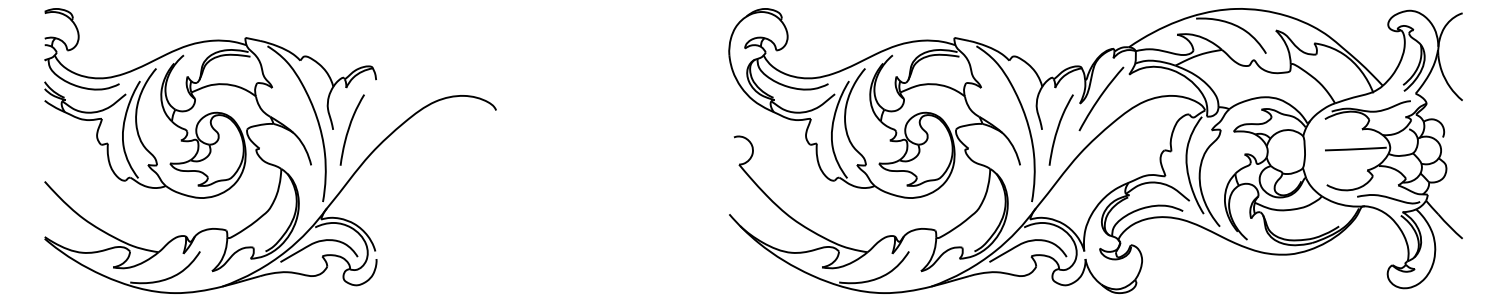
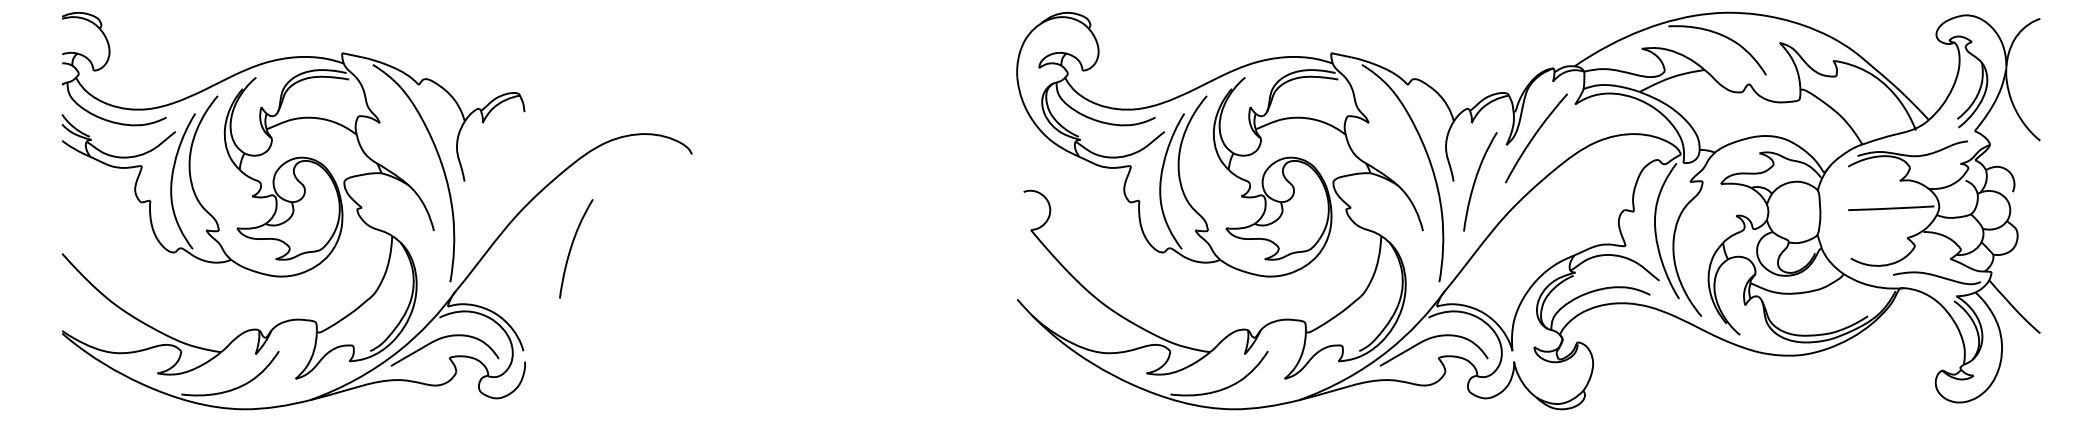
curve: (349, 129) -> (572, 247), moved

